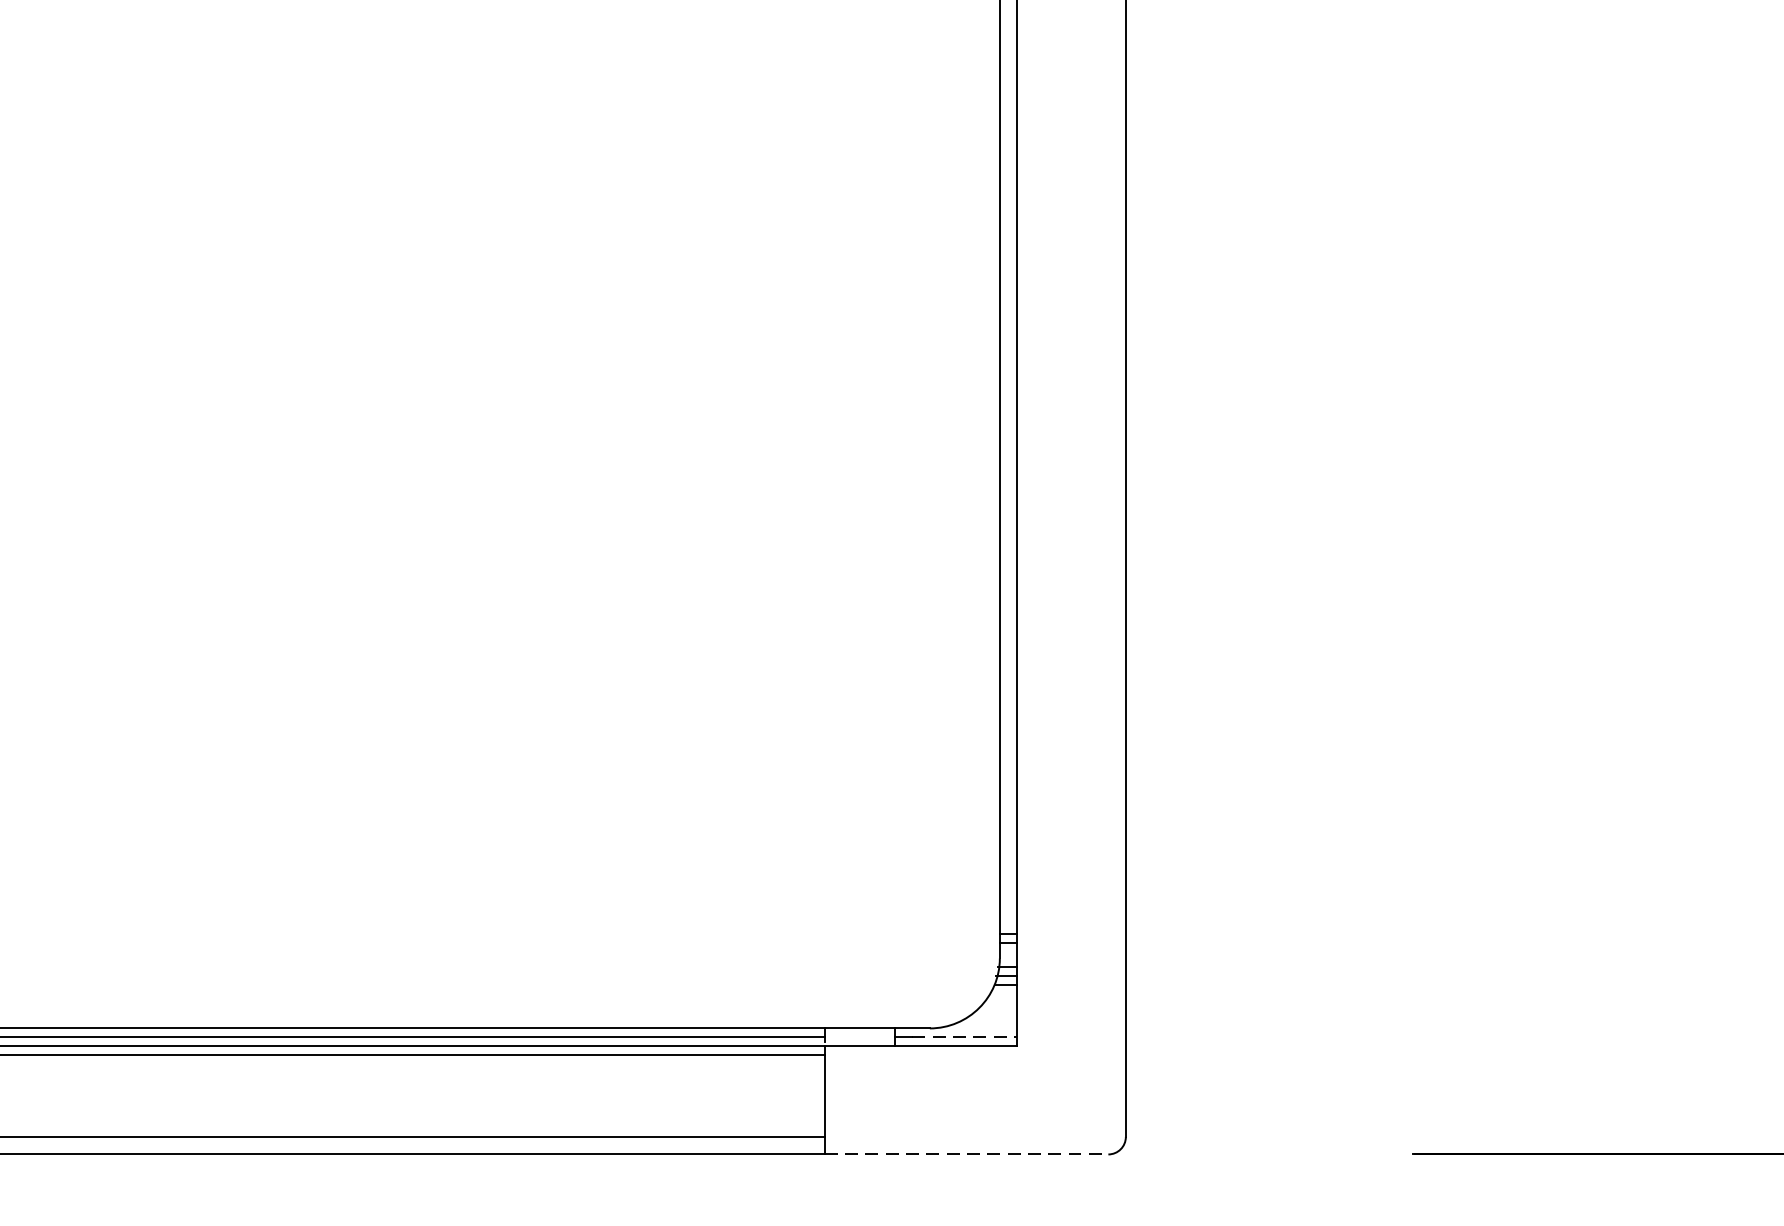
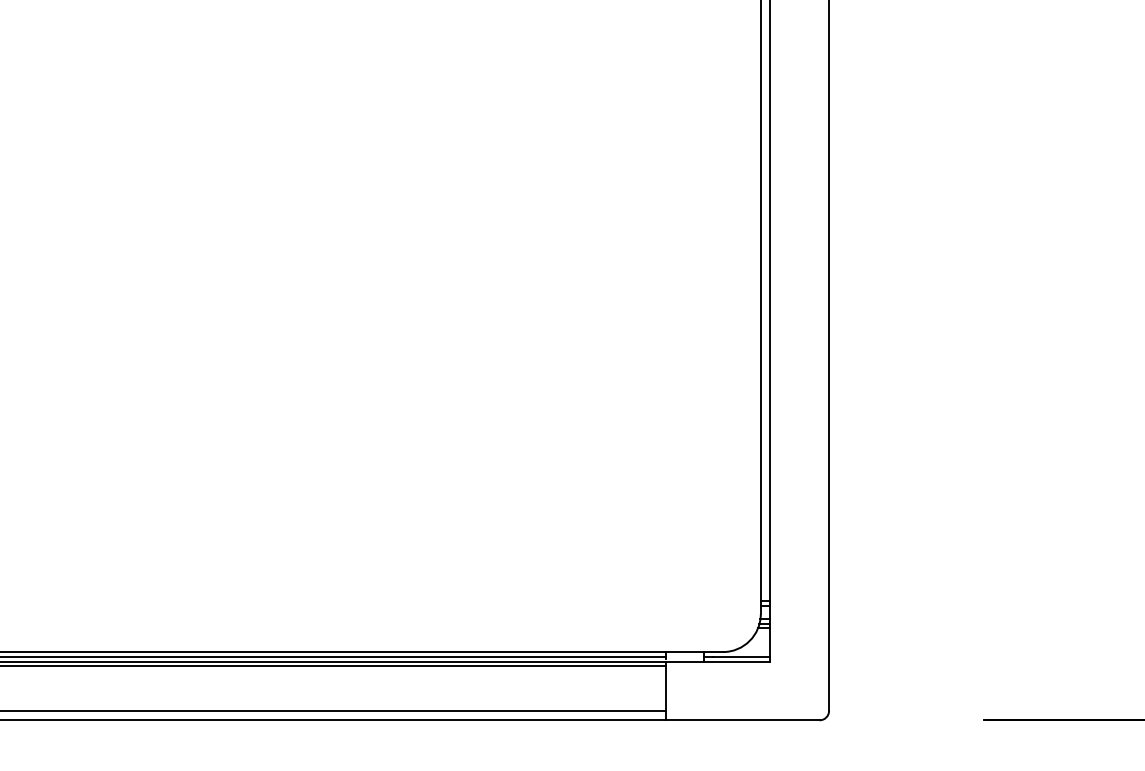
line: (966, 1036) -> (742, 656), dashed -> solid
line: (966, 1154) -> (742, 720), dashed -> solid

